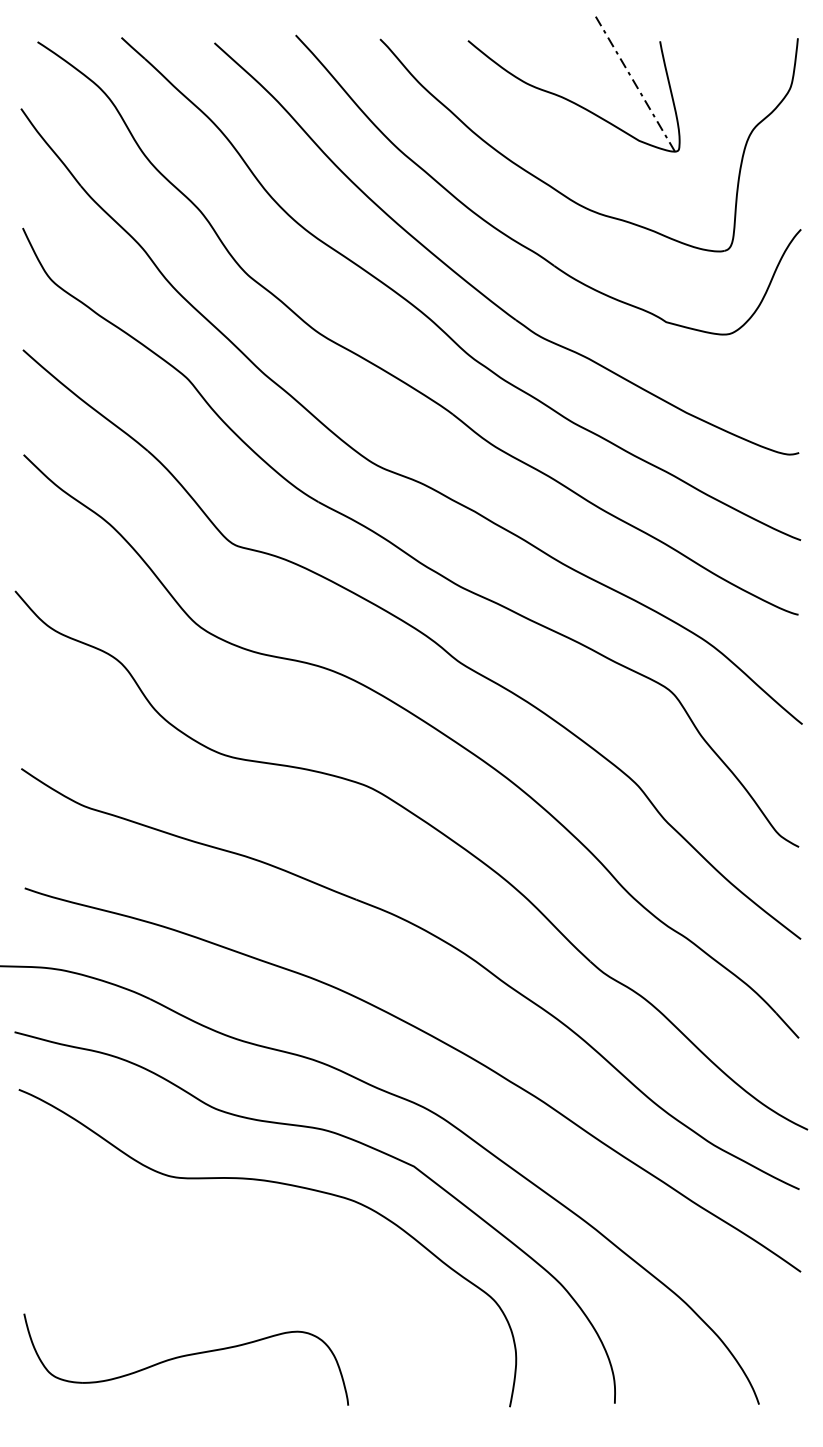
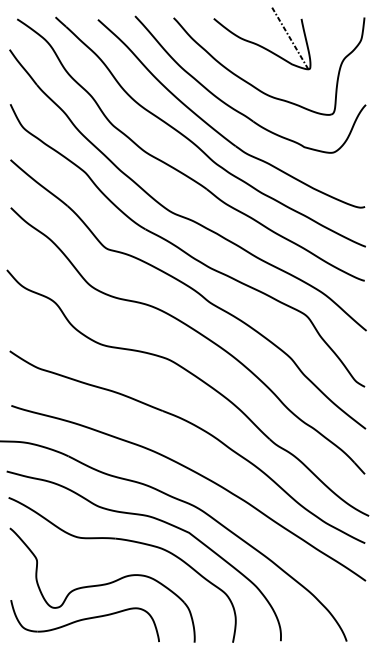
part: (224, 1279) -> (102, 584), added

